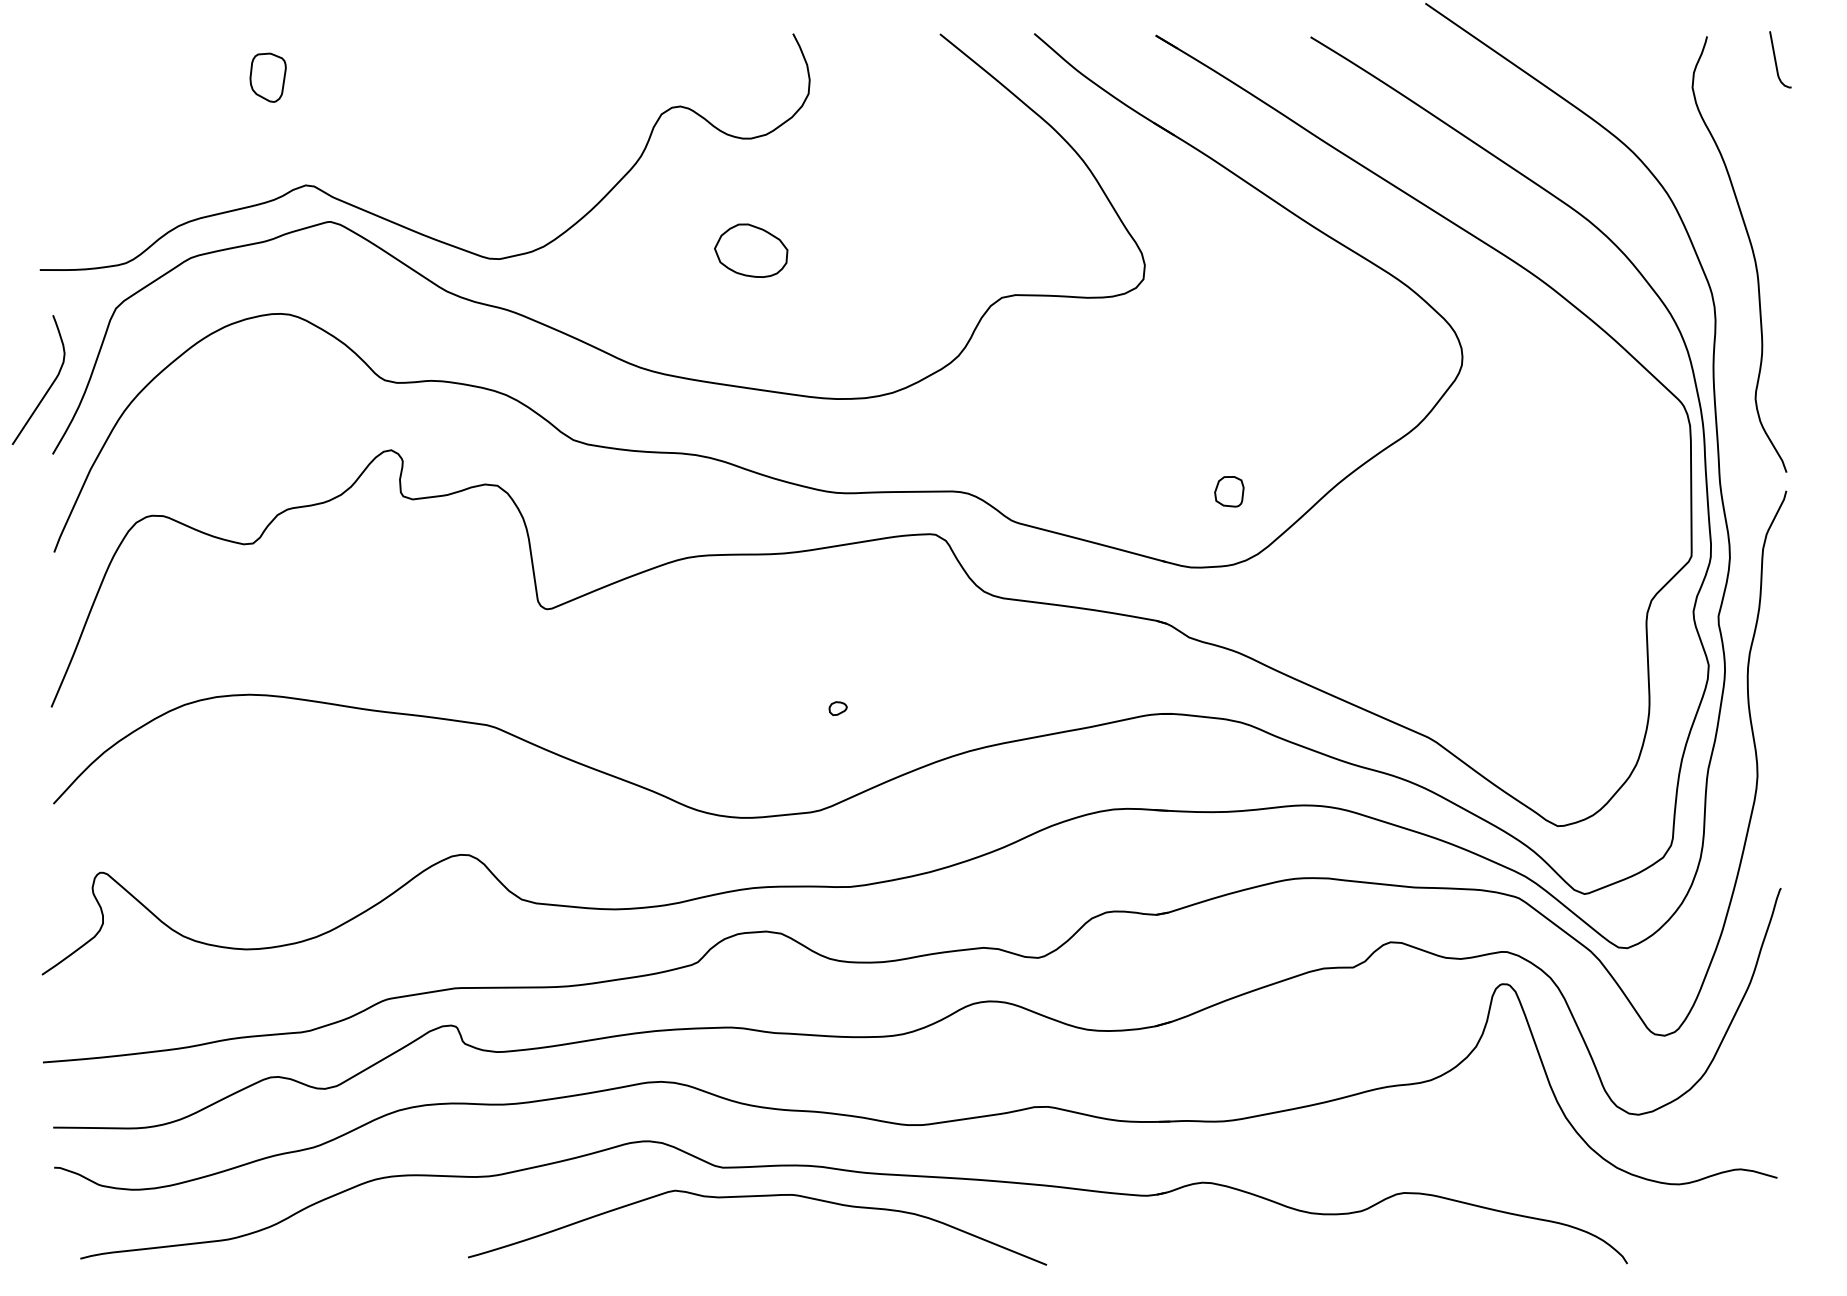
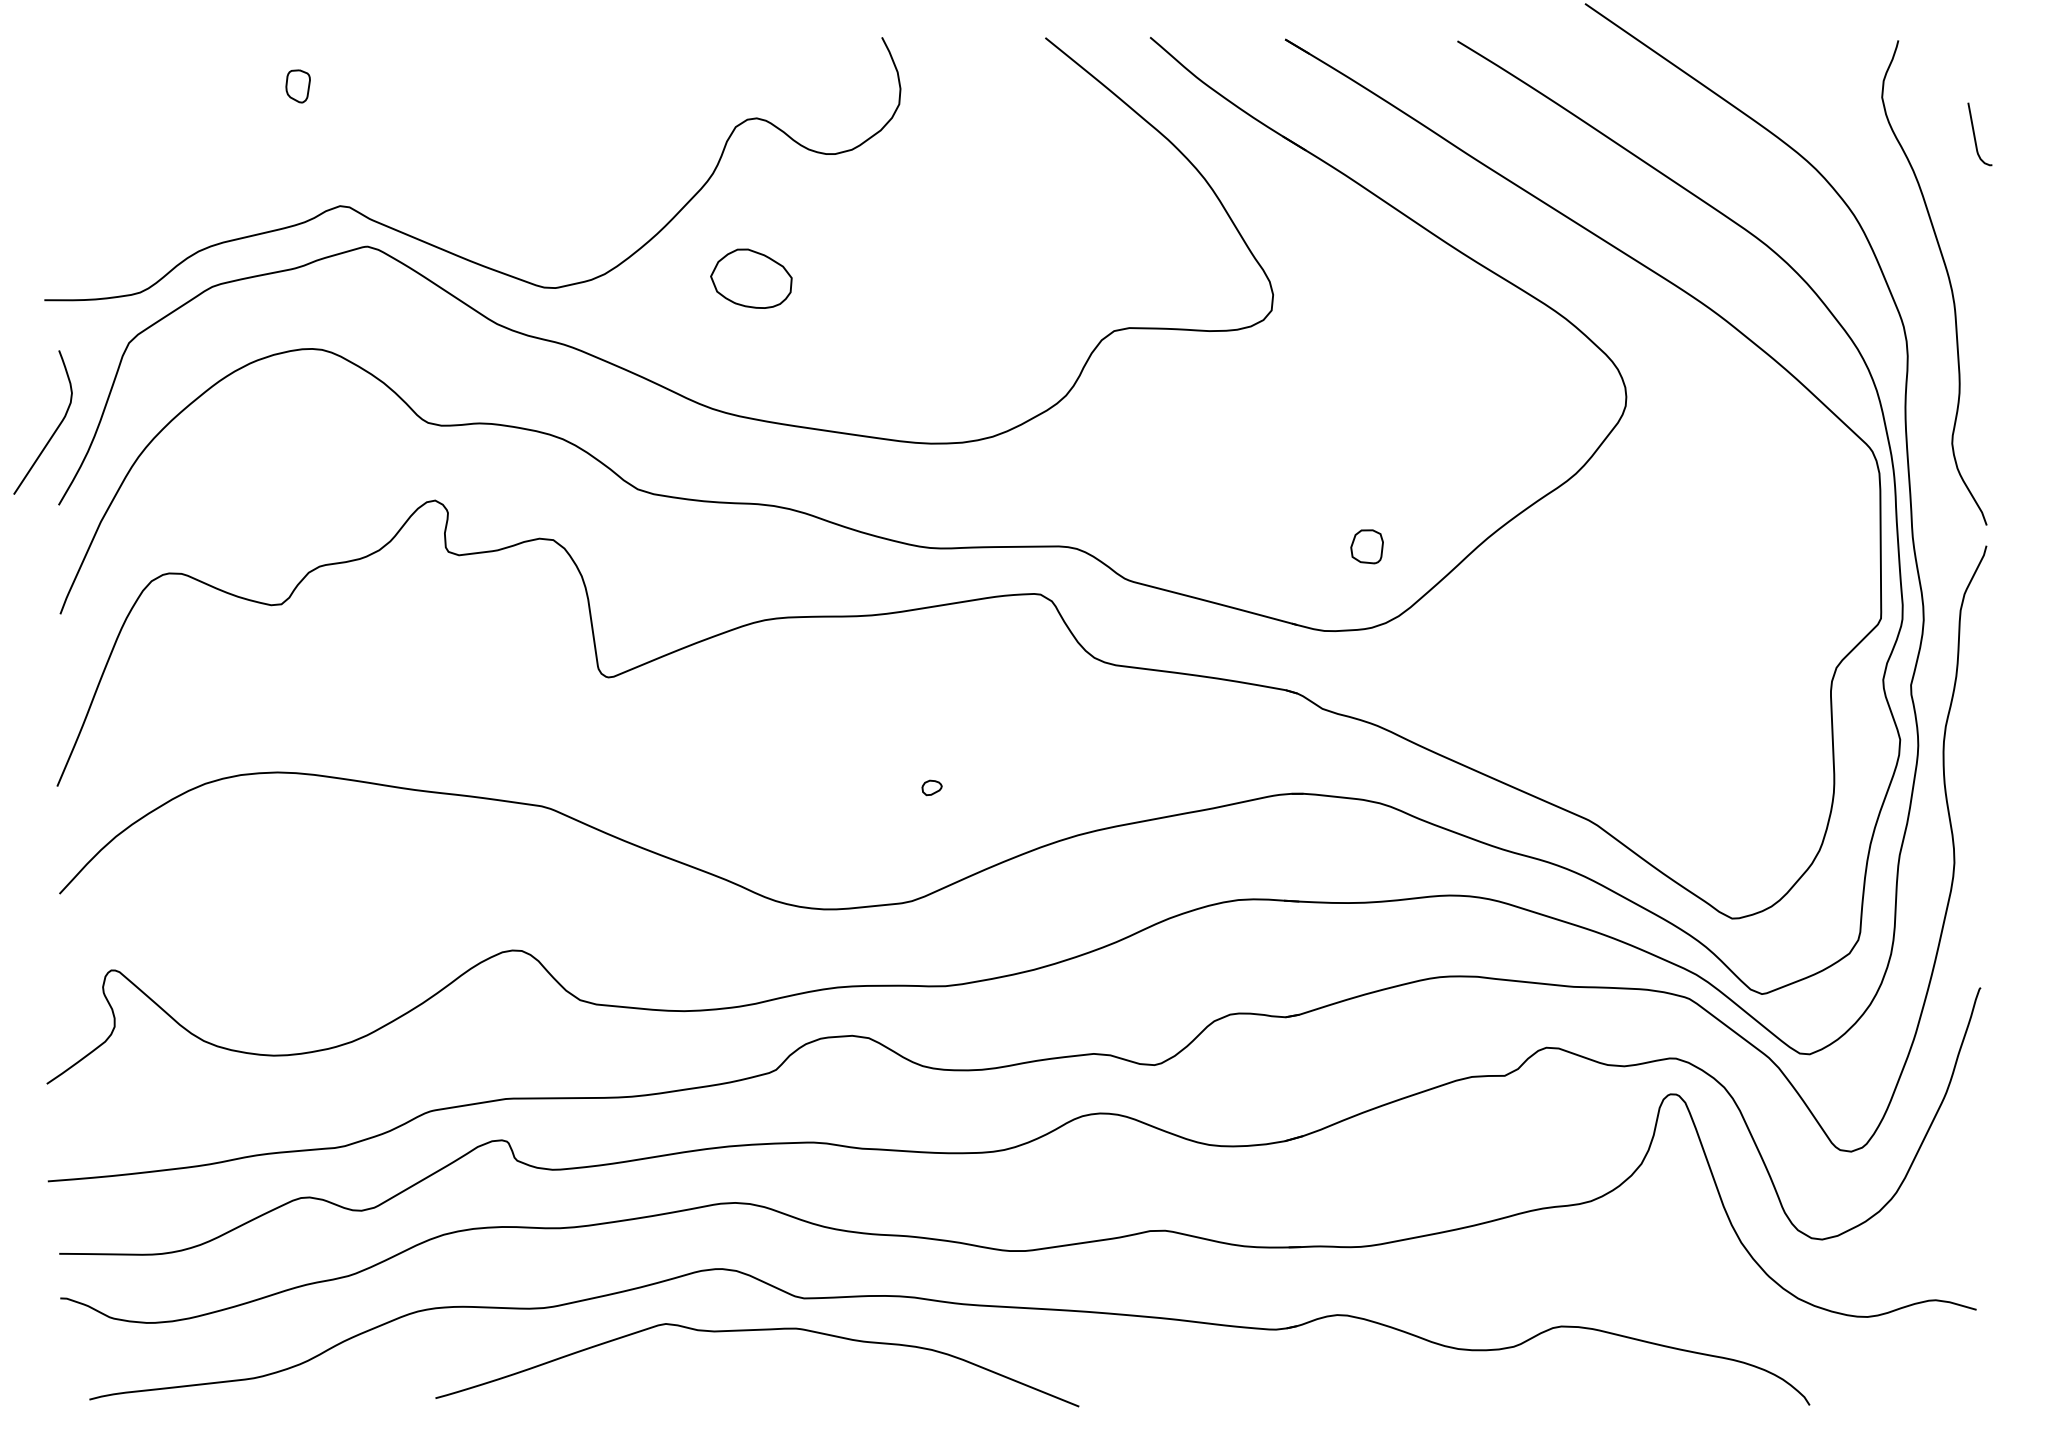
curve: (1776, 59) -> (1975, 134), moved
part: (267, 77) -> (297, 86), size x0.6
part: (751, 250) -> (751, 278), moved
curve: (750, 1197) -> (749, 1331), moved

